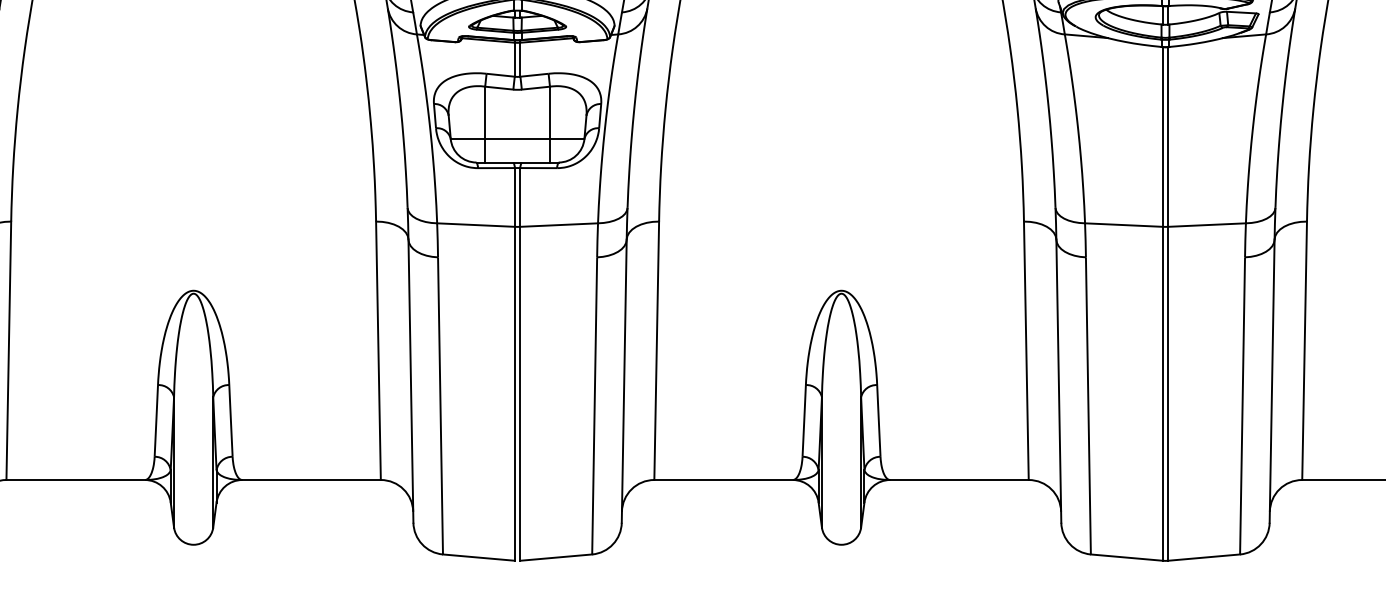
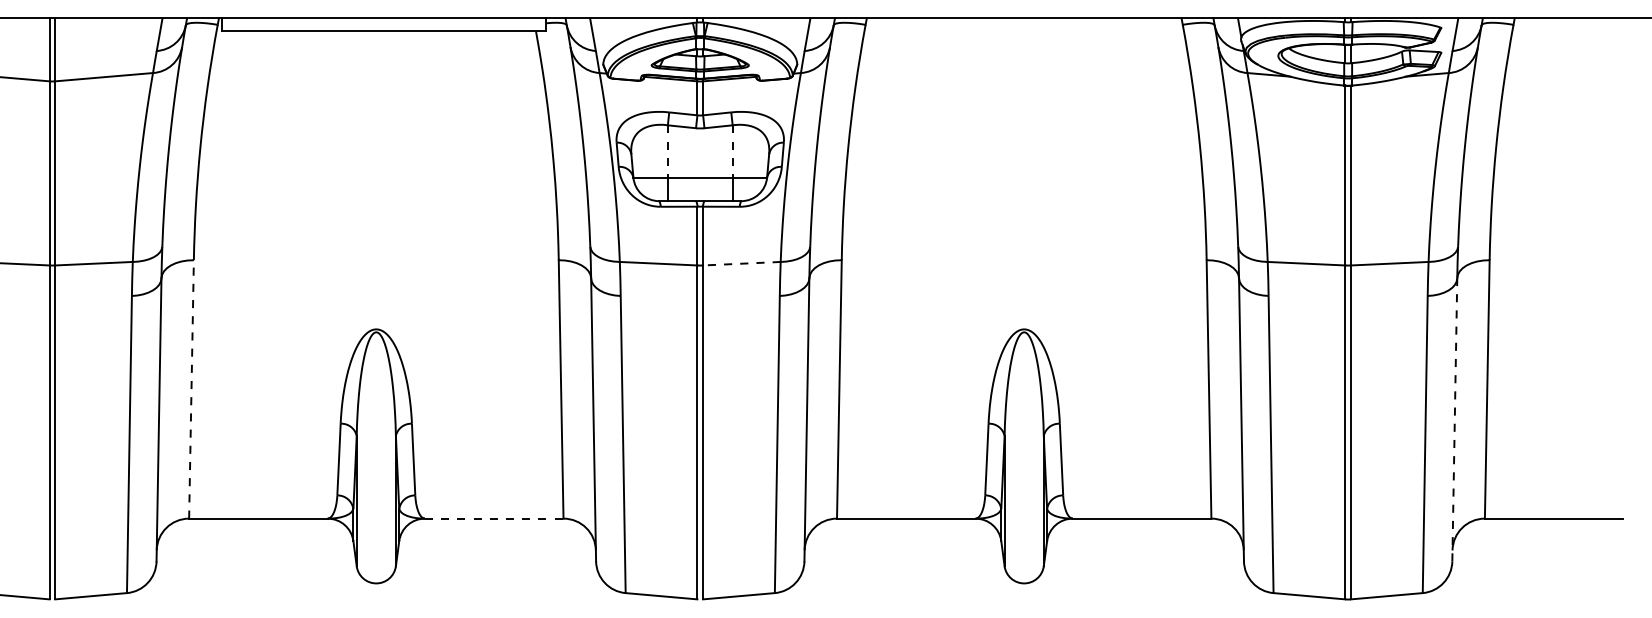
line: (484, 112) -> (667, 151), solid -> dashed
line: (549, 112) -> (732, 151), solid -> dashed
line: (558, 224) -> (741, 263), solid -> dashed
line: (8, 349) -> (191, 388), solid -> dashed
line: (1271, 380) -> (1454, 419), solid -> dashed
line: (311, 479) -> (494, 518), solid -> dashed

